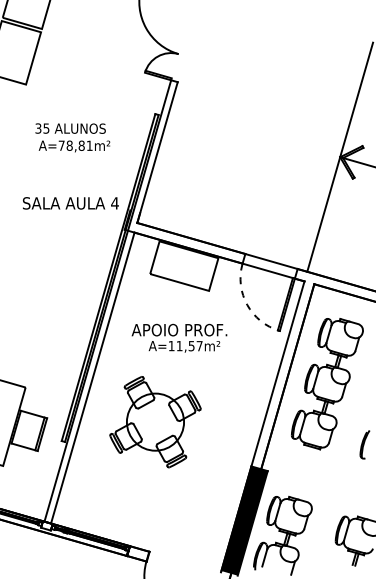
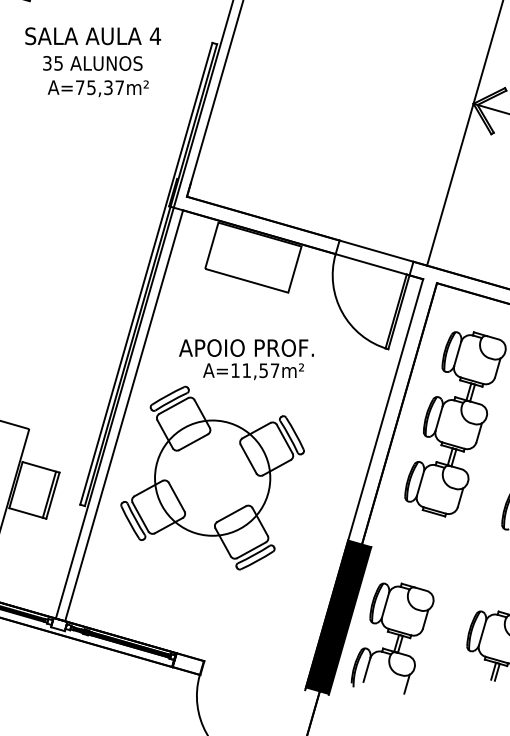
text: (79, 145) -> (105, 87), A=78,81m² -> A=75,37m²
text: (70, 203) -> (92, 36), moved
arc: (247, 305) -> (342, 313), dashed -> solid
part: (155, 421) -> (212, 477), size x1.43

